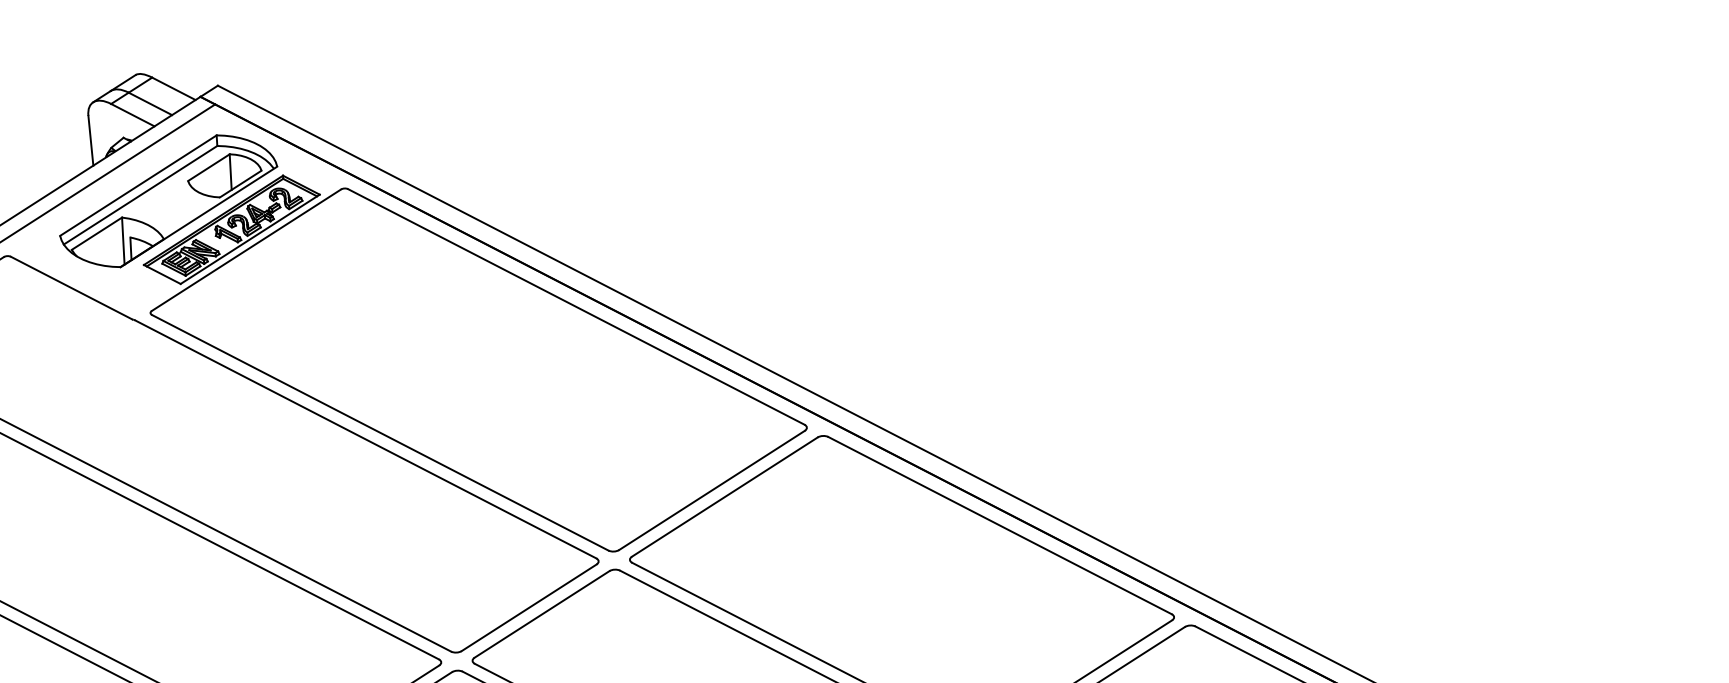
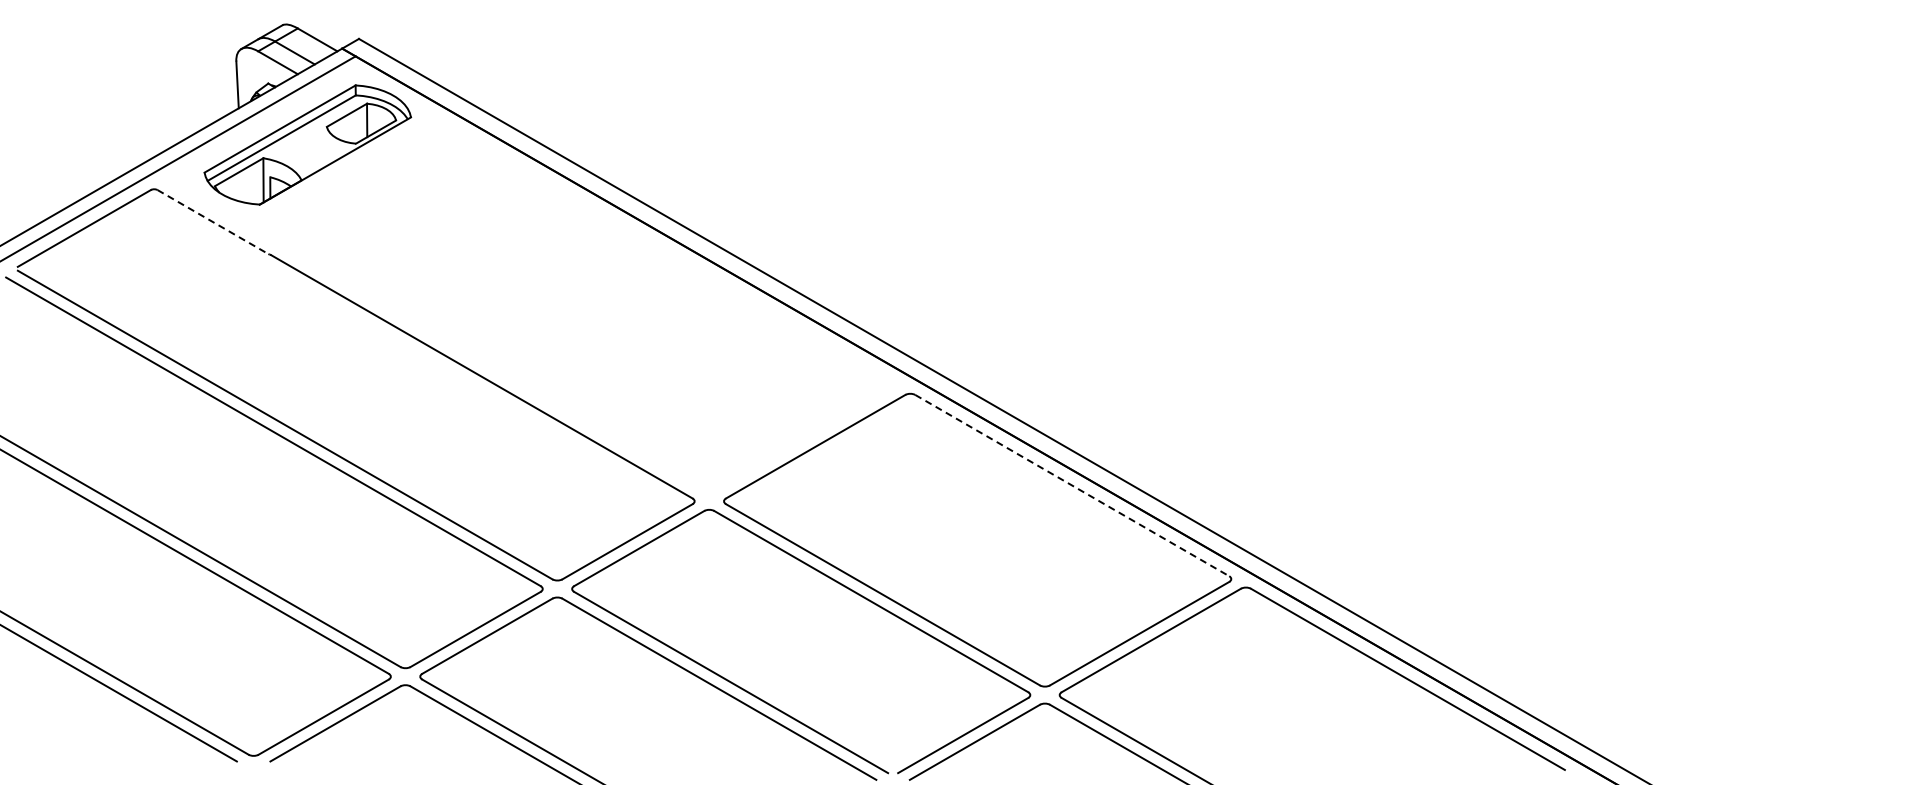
line: (71, 288) -> (212, 222), solid -> dashed
part: (475, 362) -> (588, 309), removed
line: (1000, 525) -> (1072, 485), solid -> dashed

